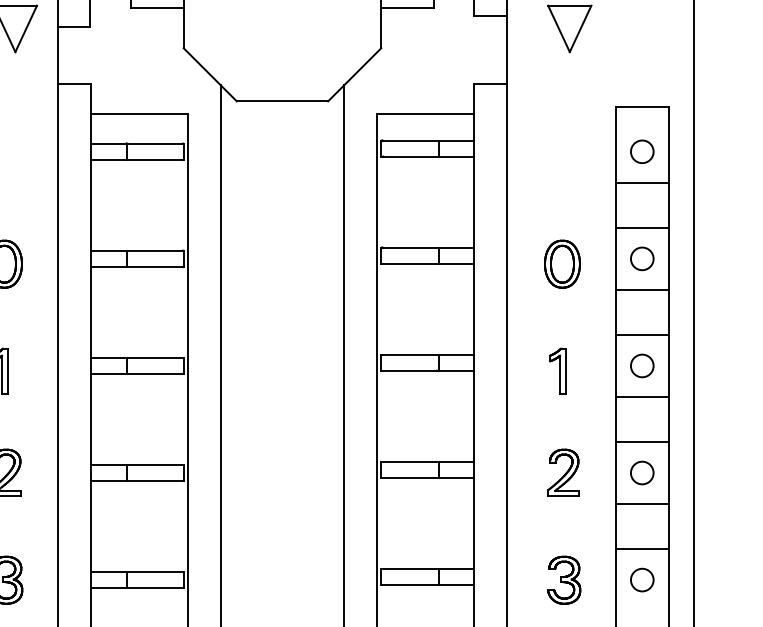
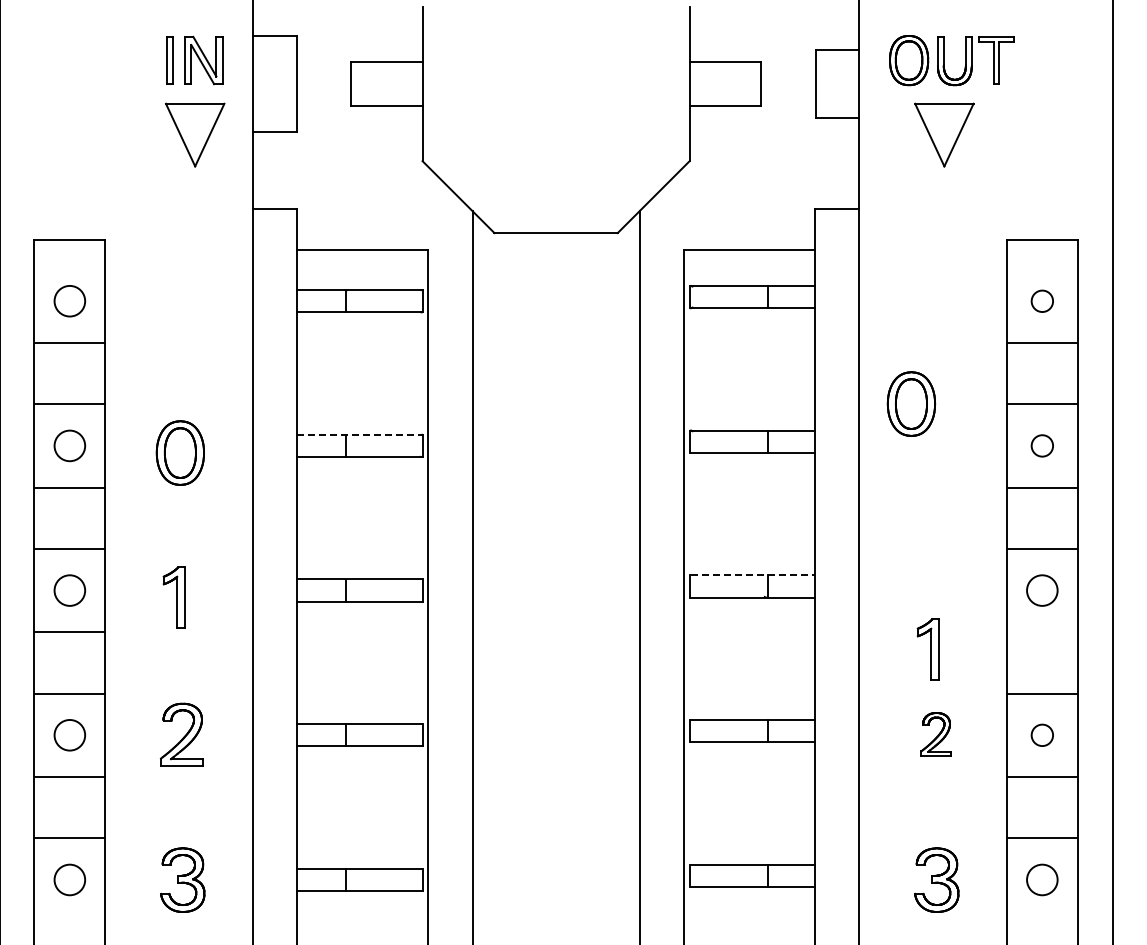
circle: (642, 152) -> (1042, 301), size x0.7
line: (136, 250) -> (359, 434), solid -> dashed
circle: (642, 258) -> (1042, 445), size x0.7
part: (562, 263) -> (911, 403), moved
line: (428, 354) -> (753, 575), solid -> dashed
part: (557, 371) -> (927, 649), moved
line: (642, 396) -> (1042, 632), removed
part: (563, 472) -> (935, 734), size x0.7
circle: (642, 473) -> (1042, 735), size x0.7

